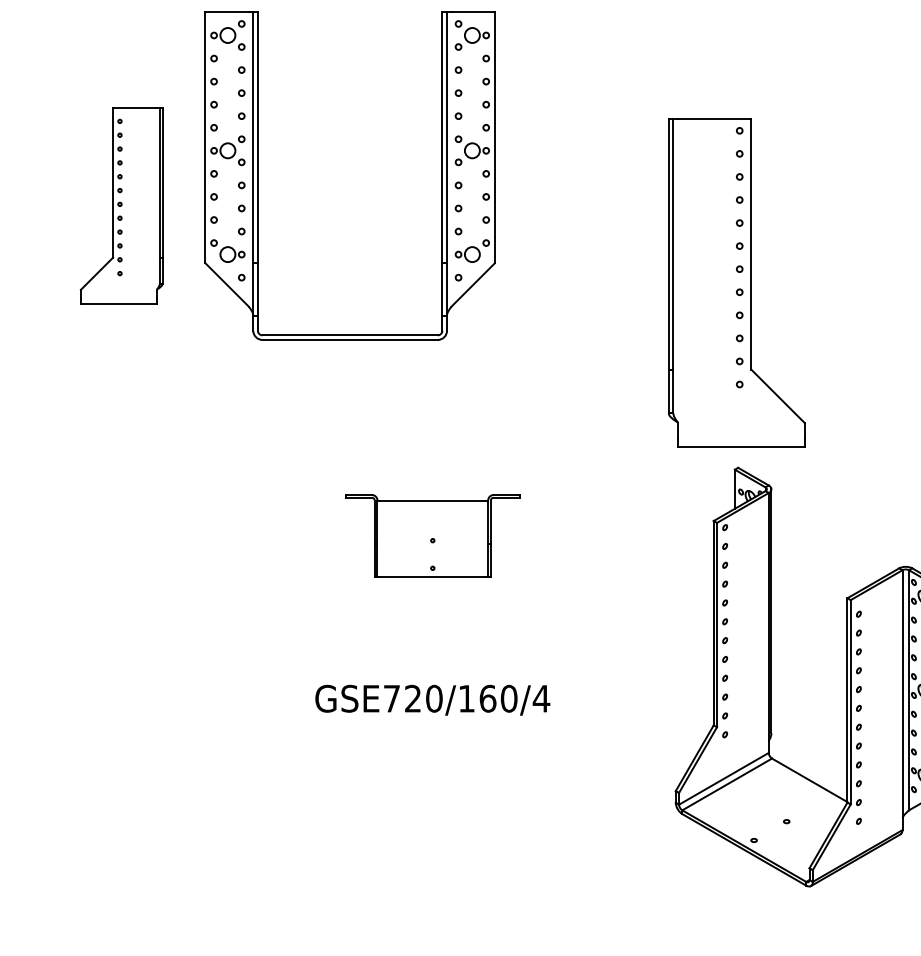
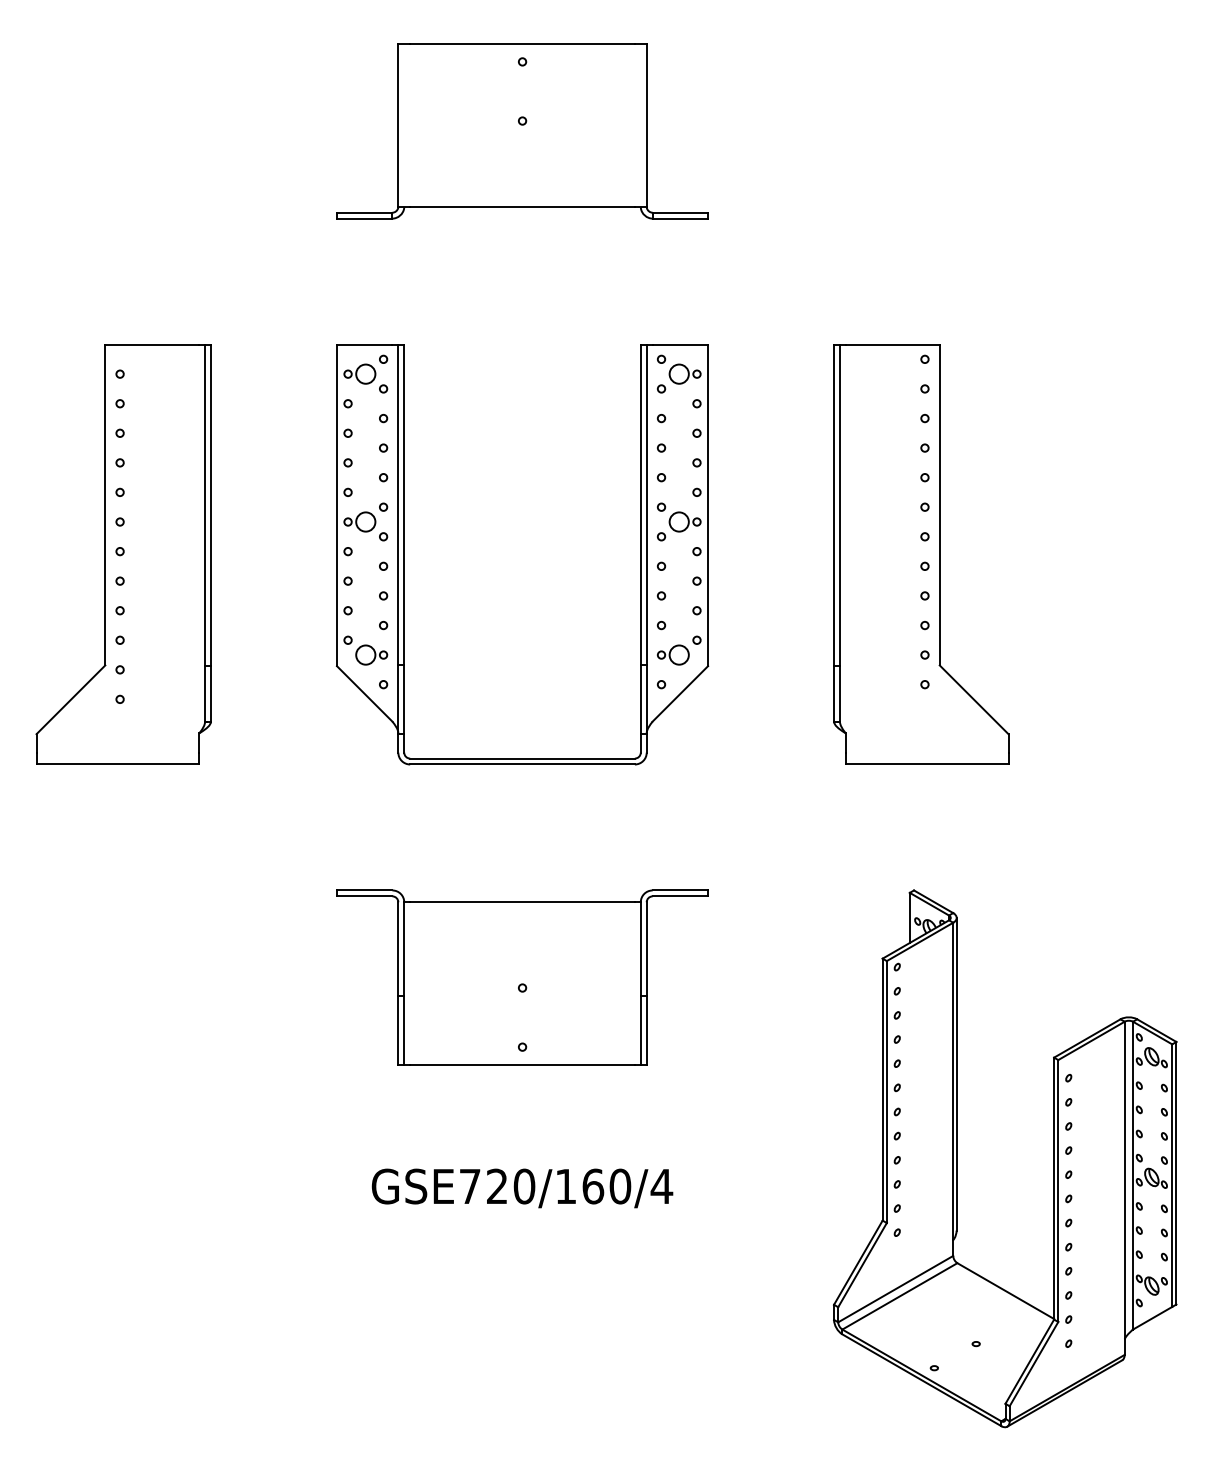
part: (258, 176) -> (404, 554), moved
part: (121, 205) -> (123, 554), size x1.67
part: (737, 283) -> (921, 554), moved
part: (432, 535) -> (522, 977), size x1.67

